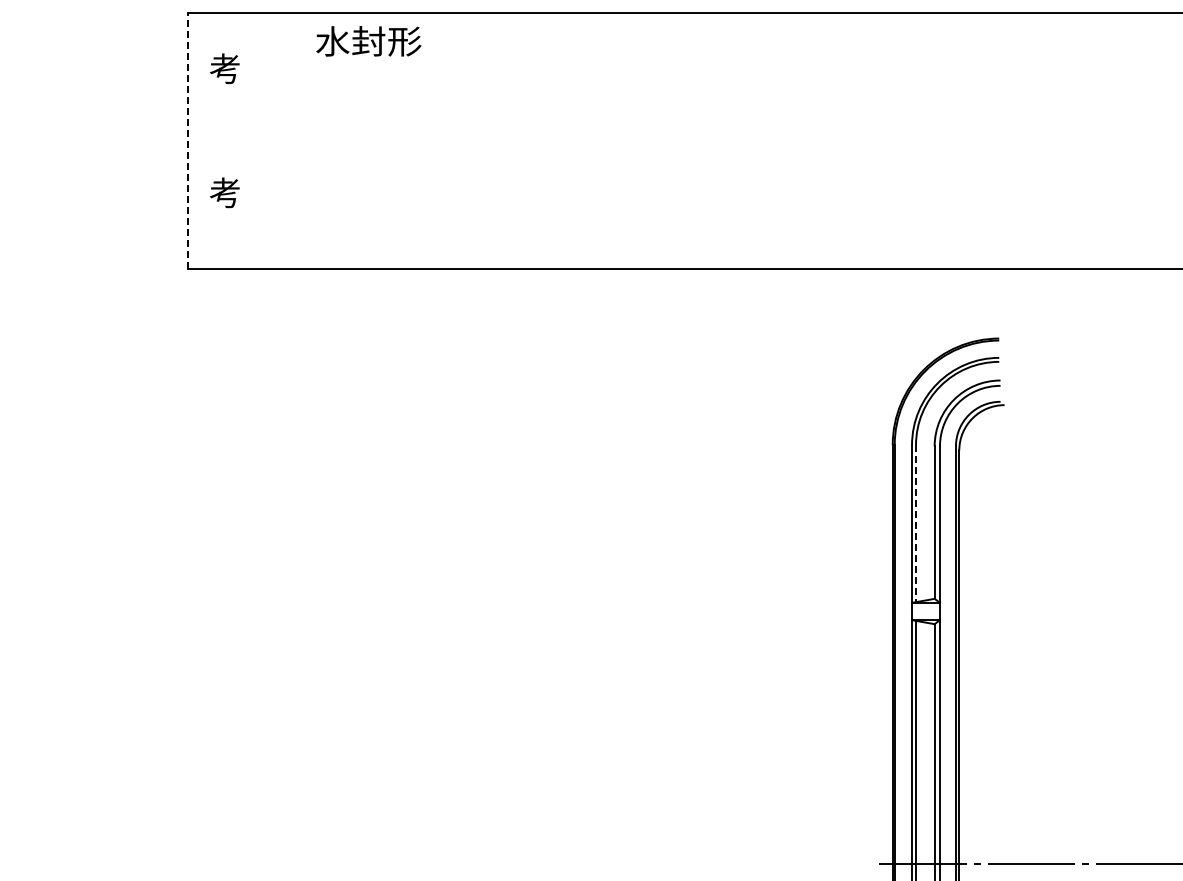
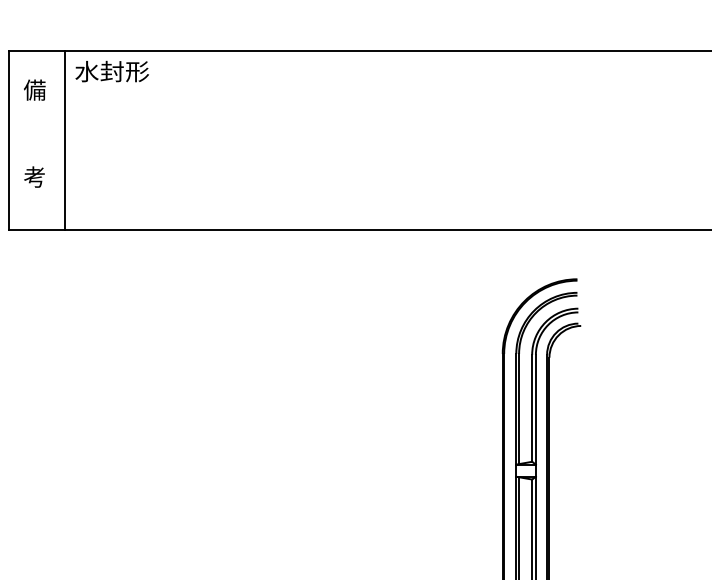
text: (368, 41) -> (112, 71), moved
text: (224, 68) -> (34, 89), 考 -> 備
line: (188, 140) -> (8, 140), dashed -> solid
line: (268, 140) -> (65, 140), added
line: (916, 524) -> (519, 409), dashed -> solid

